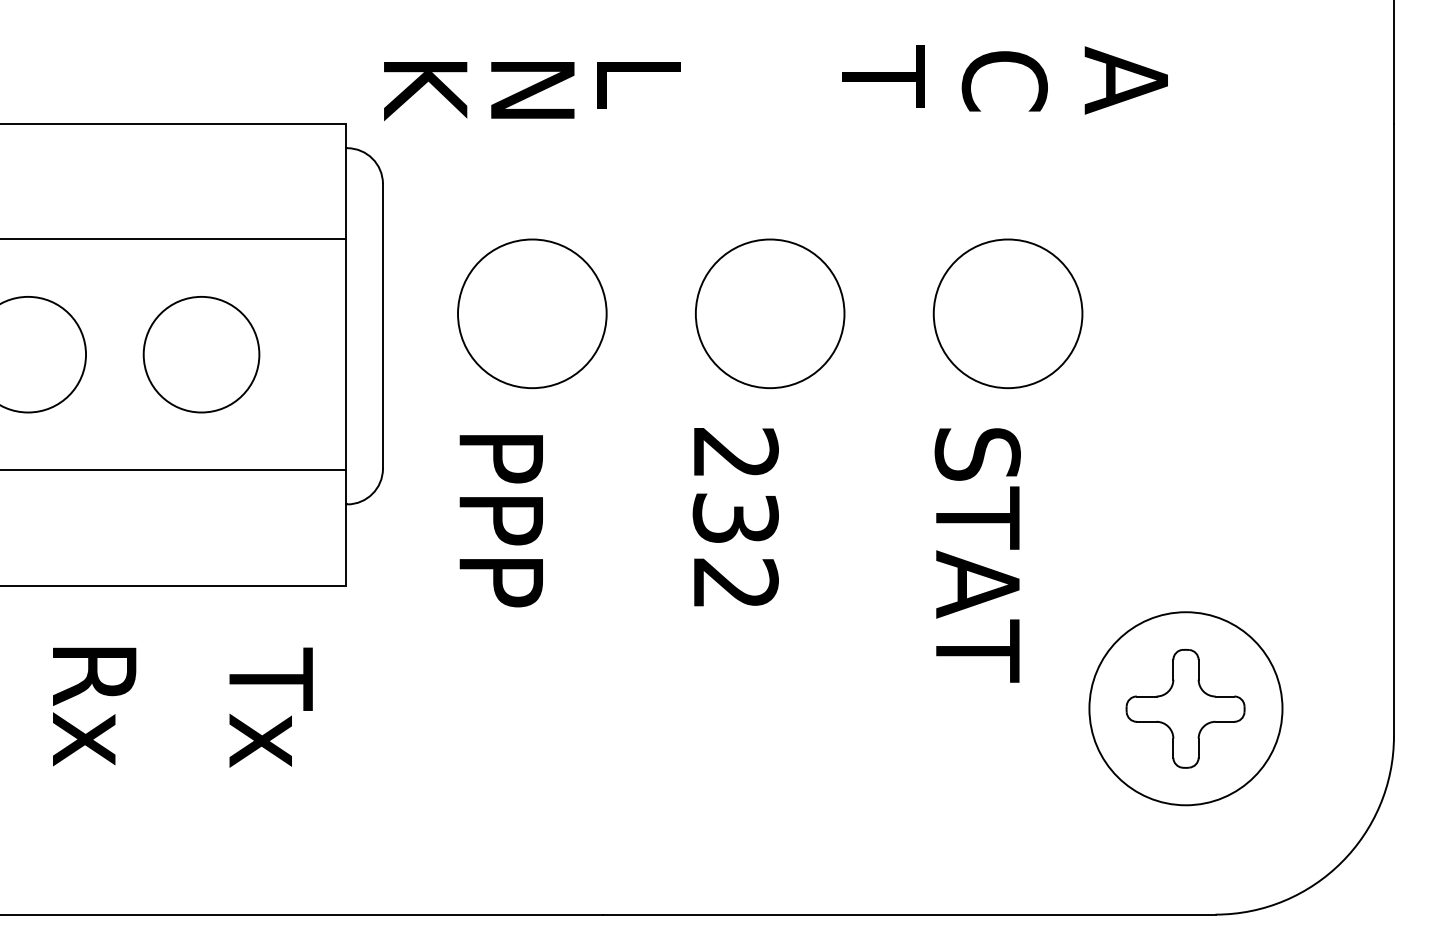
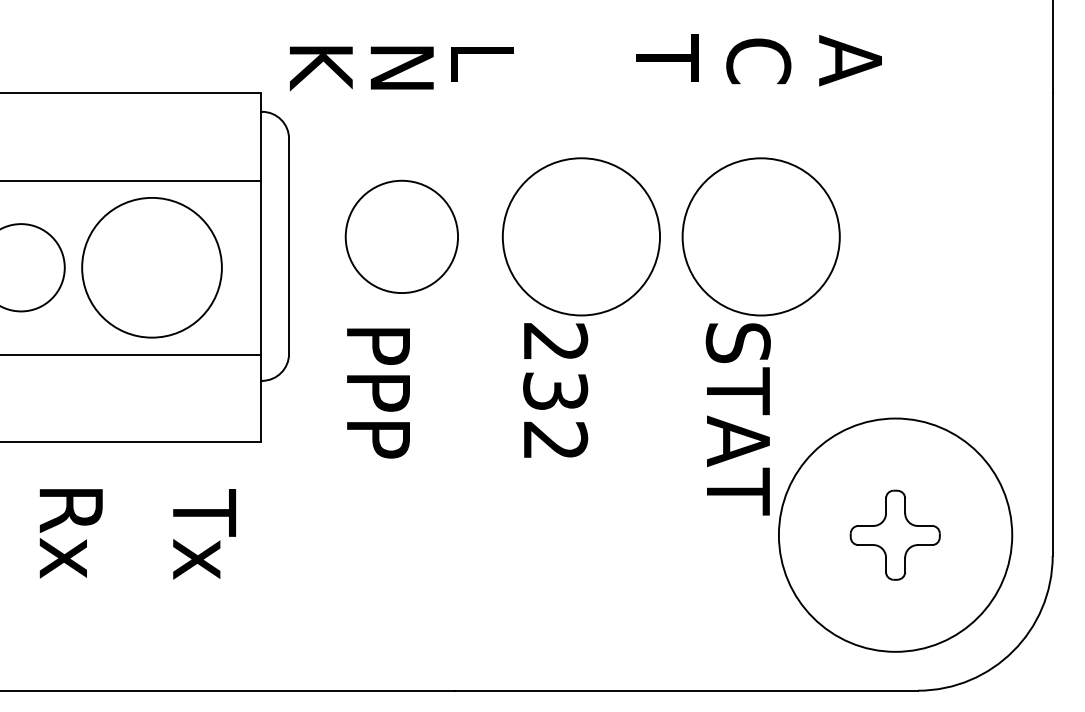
circle: (770, 313) -> (581, 236), size x1.4
circle: (1007, 313) -> (760, 236), size x1.4
circle: (201, 354) -> (152, 267), size x1.6
circle: (1185, 708) -> (895, 535), size x1.6

